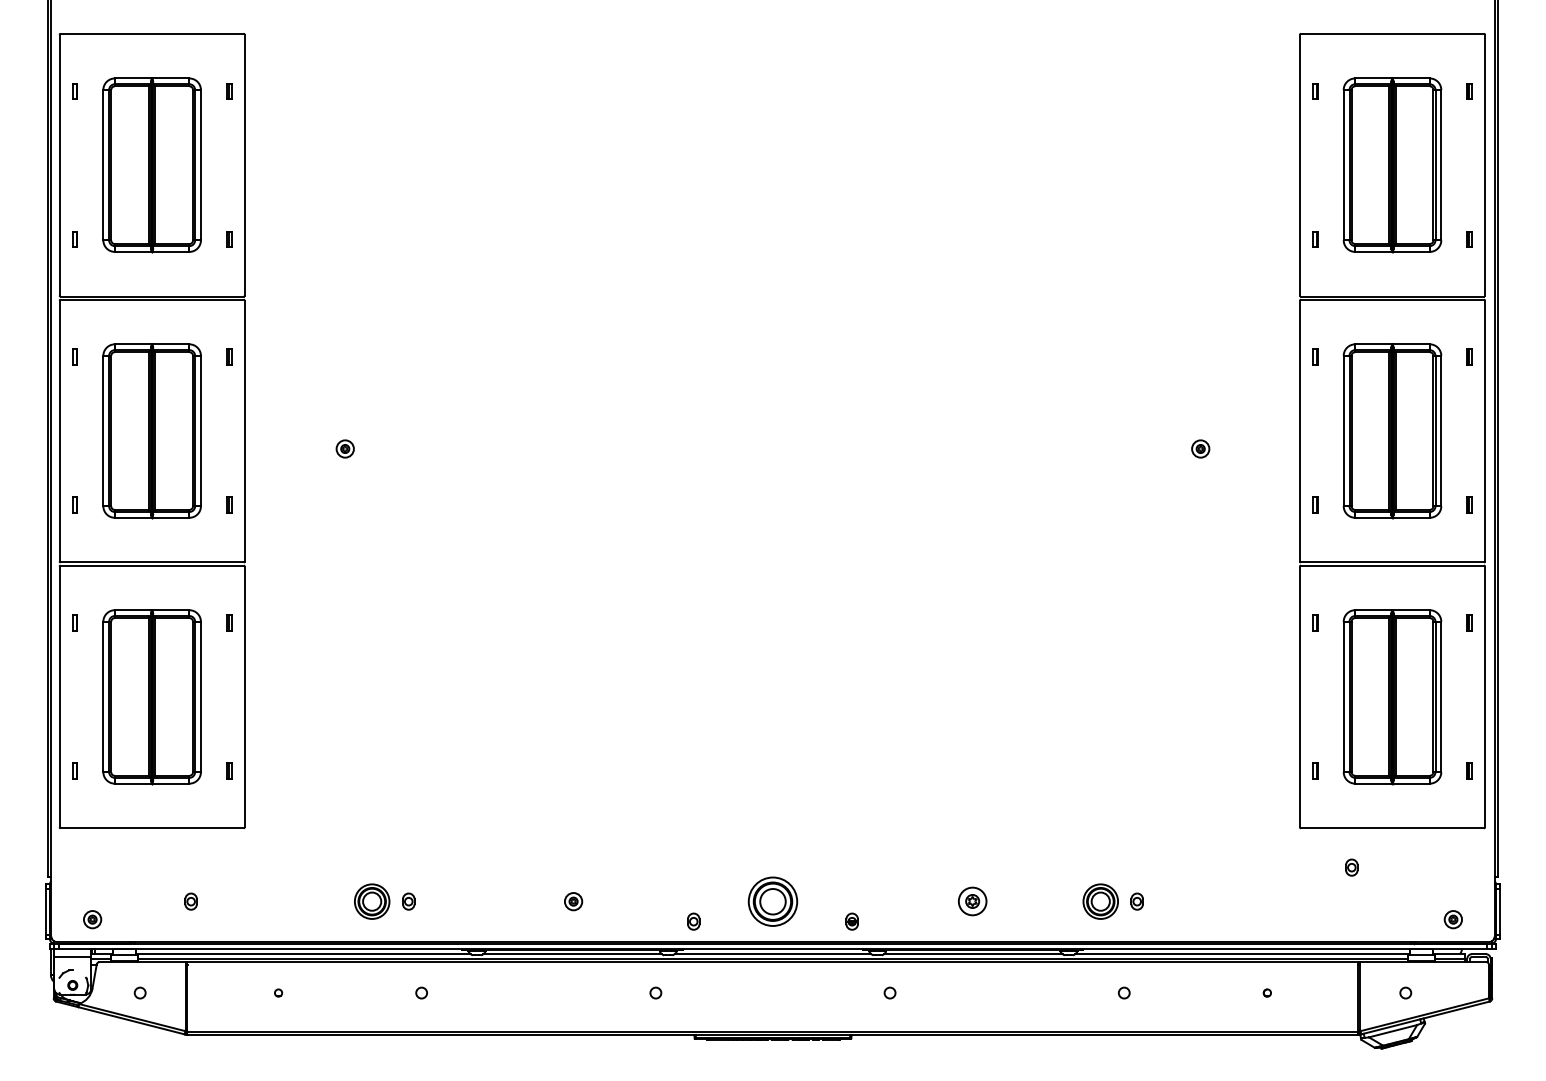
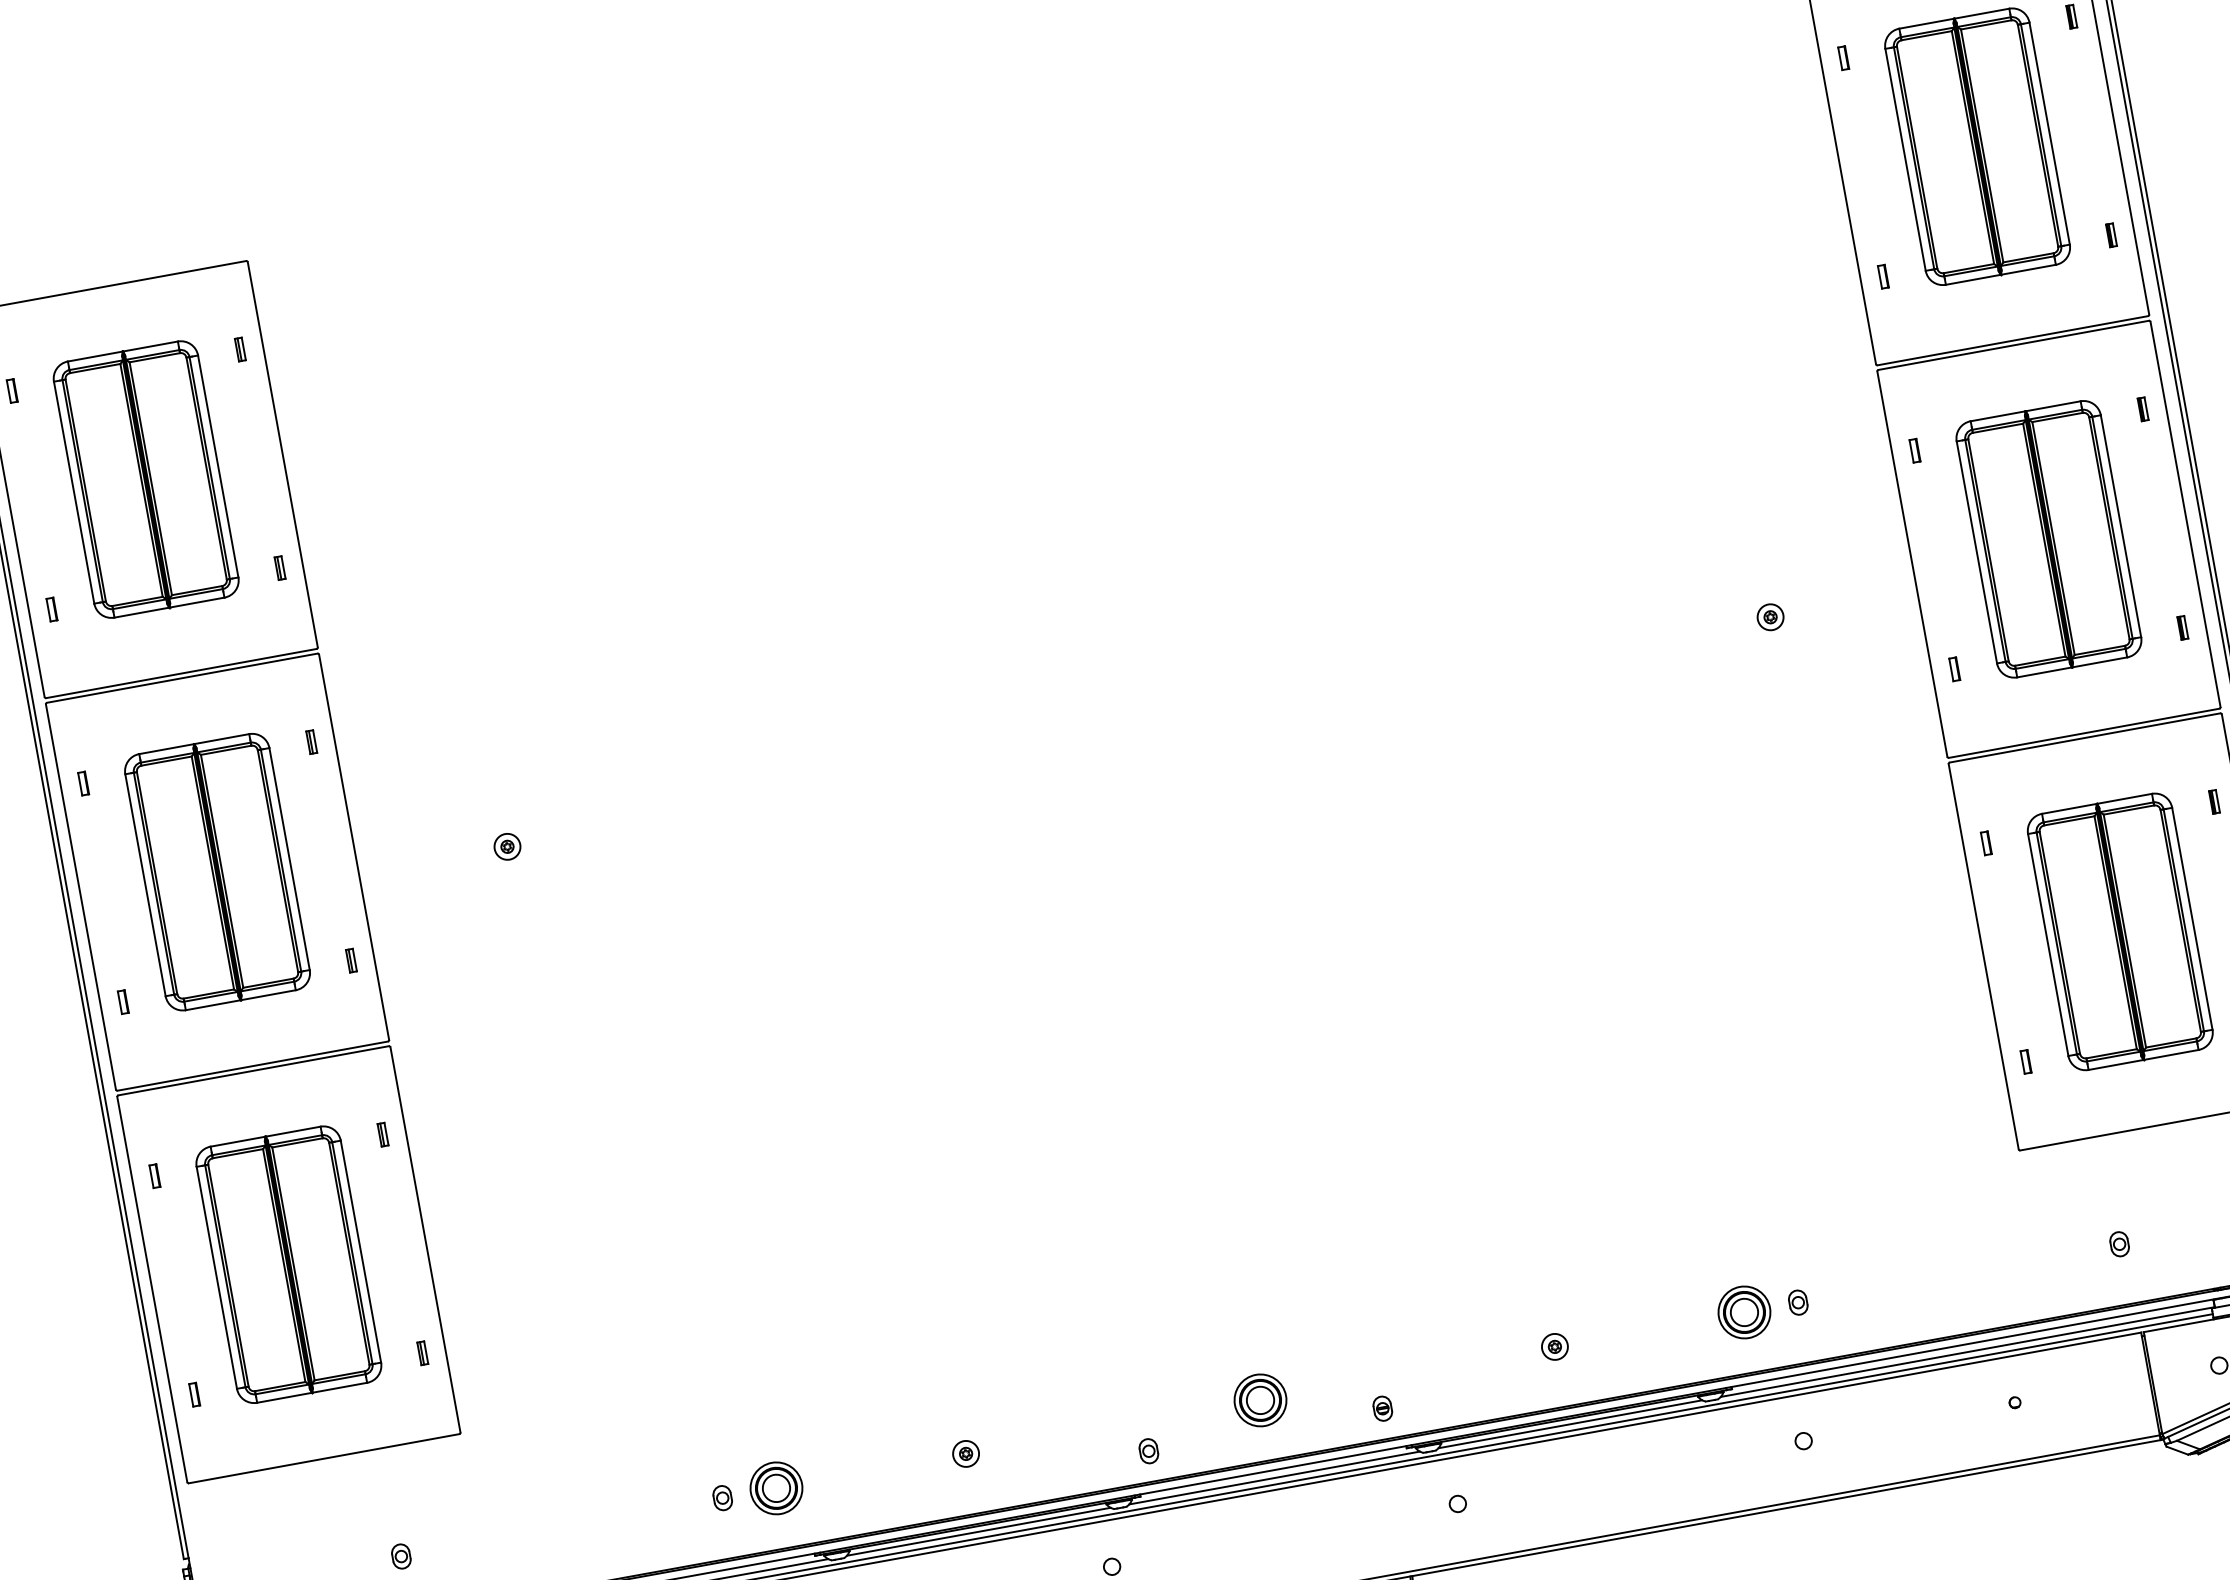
part: (1351, 867) -> (2119, 1244), moved
part: (372, 901) -> (776, 1488), moved
part: (772, 901) -> (1259, 1400), size x0.71
part: (971, 901) -> (1553, 1346), size x0.62

